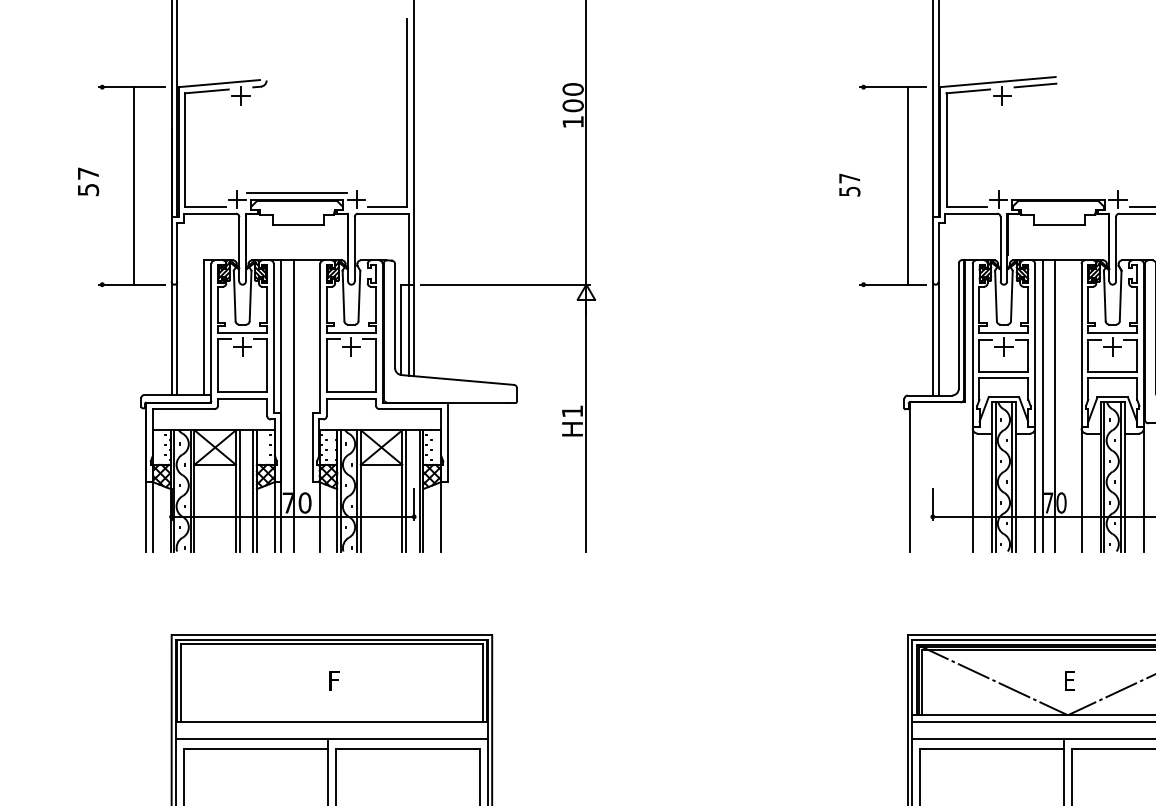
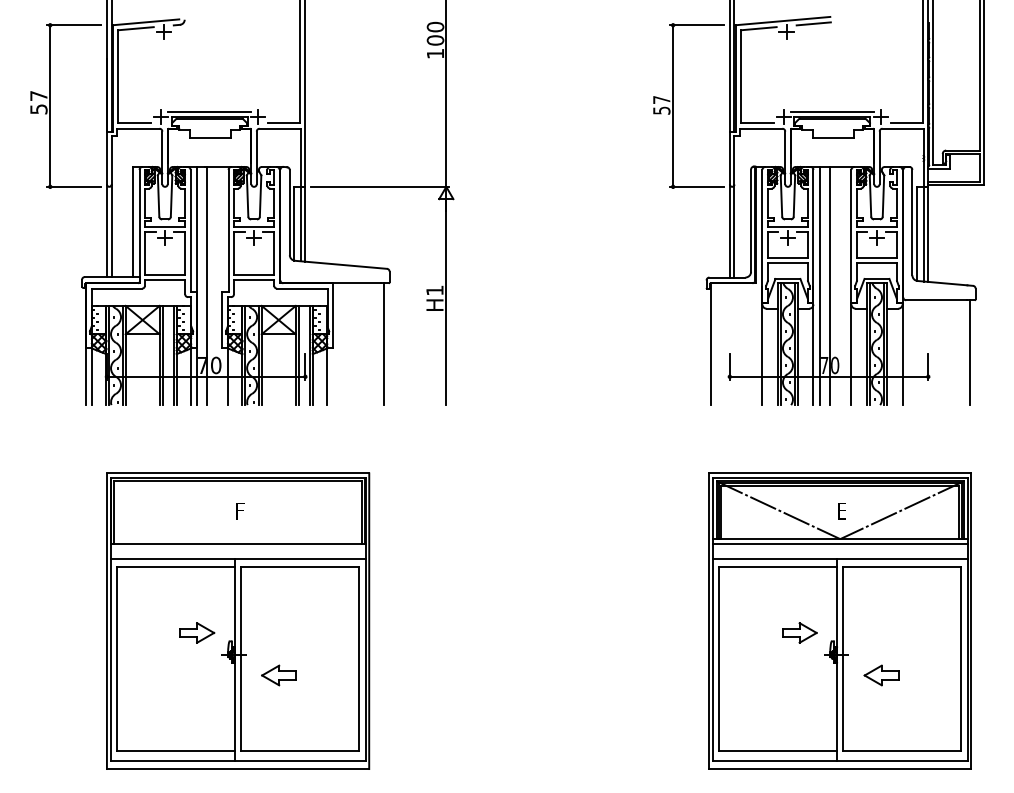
line: (134, 185) -> (50, 105), moved
line: (908, 185) -> (673, 105), moved
line: (1058, 192) -> (832, 111), added
line: (509, 477) -> (383, 344), added

